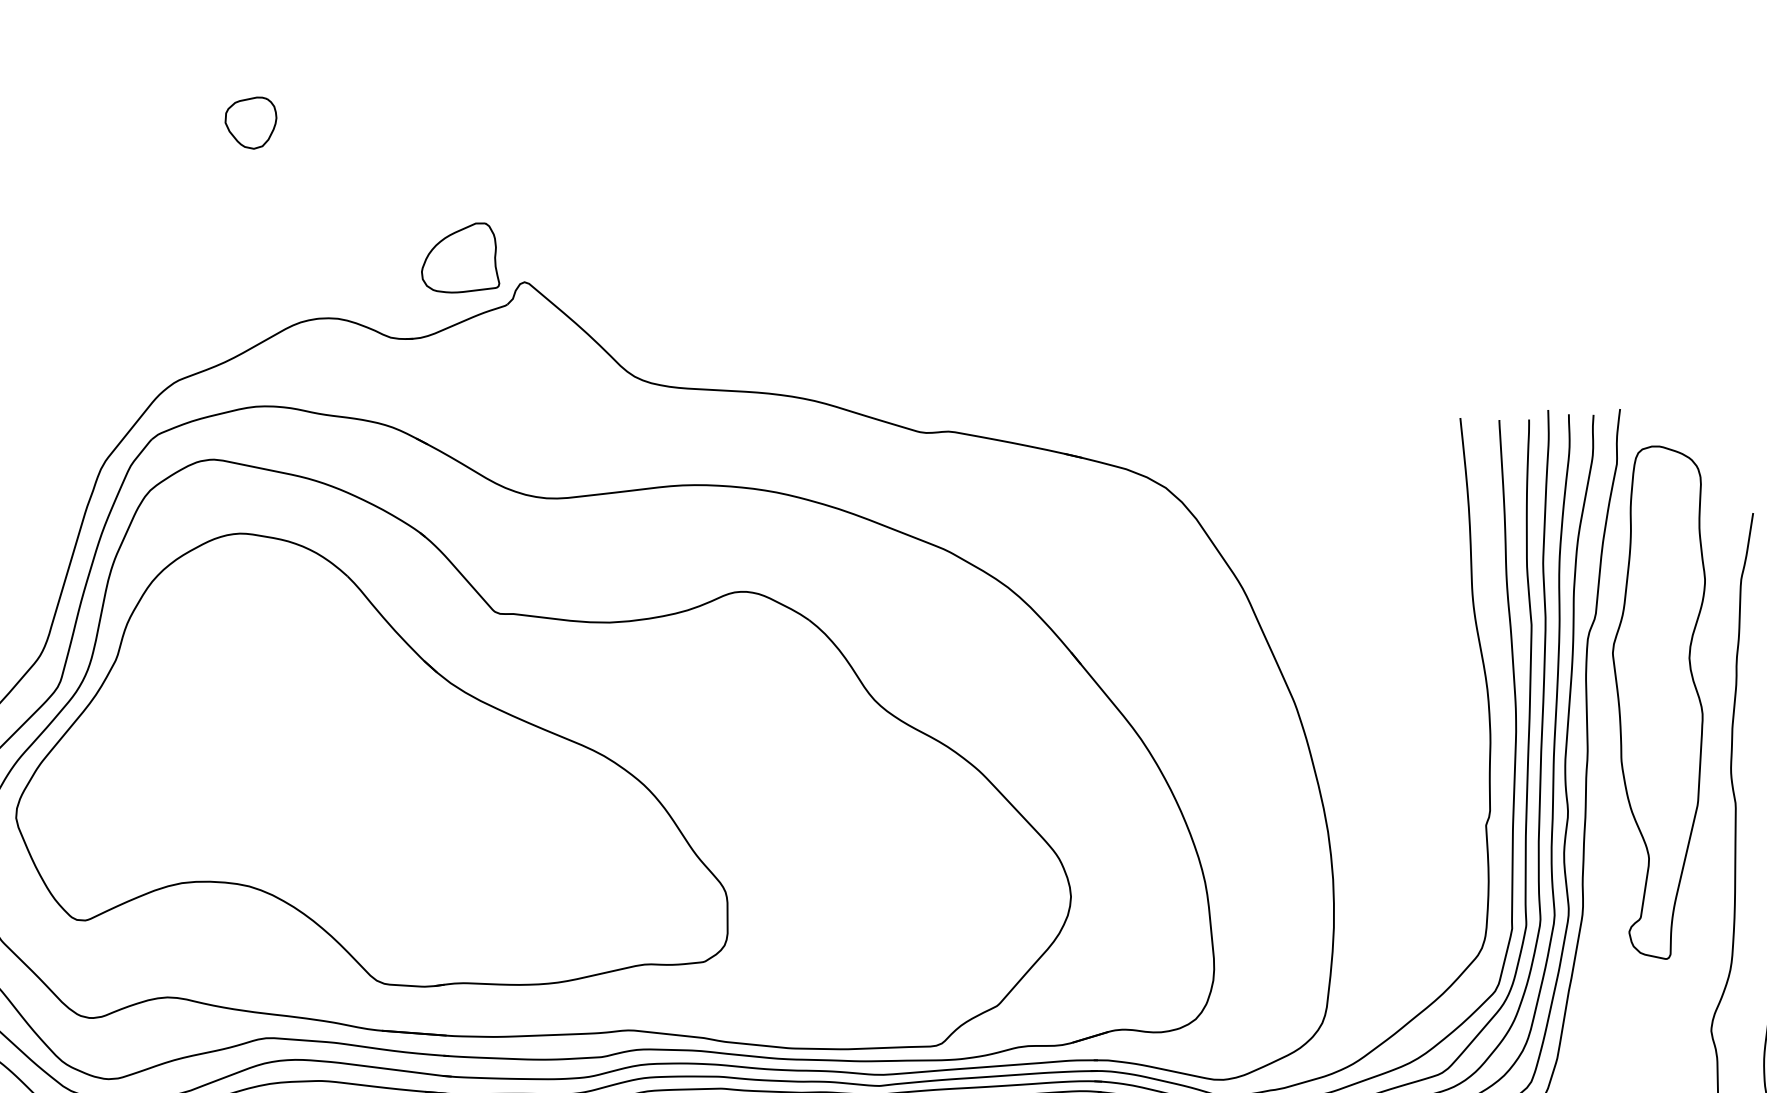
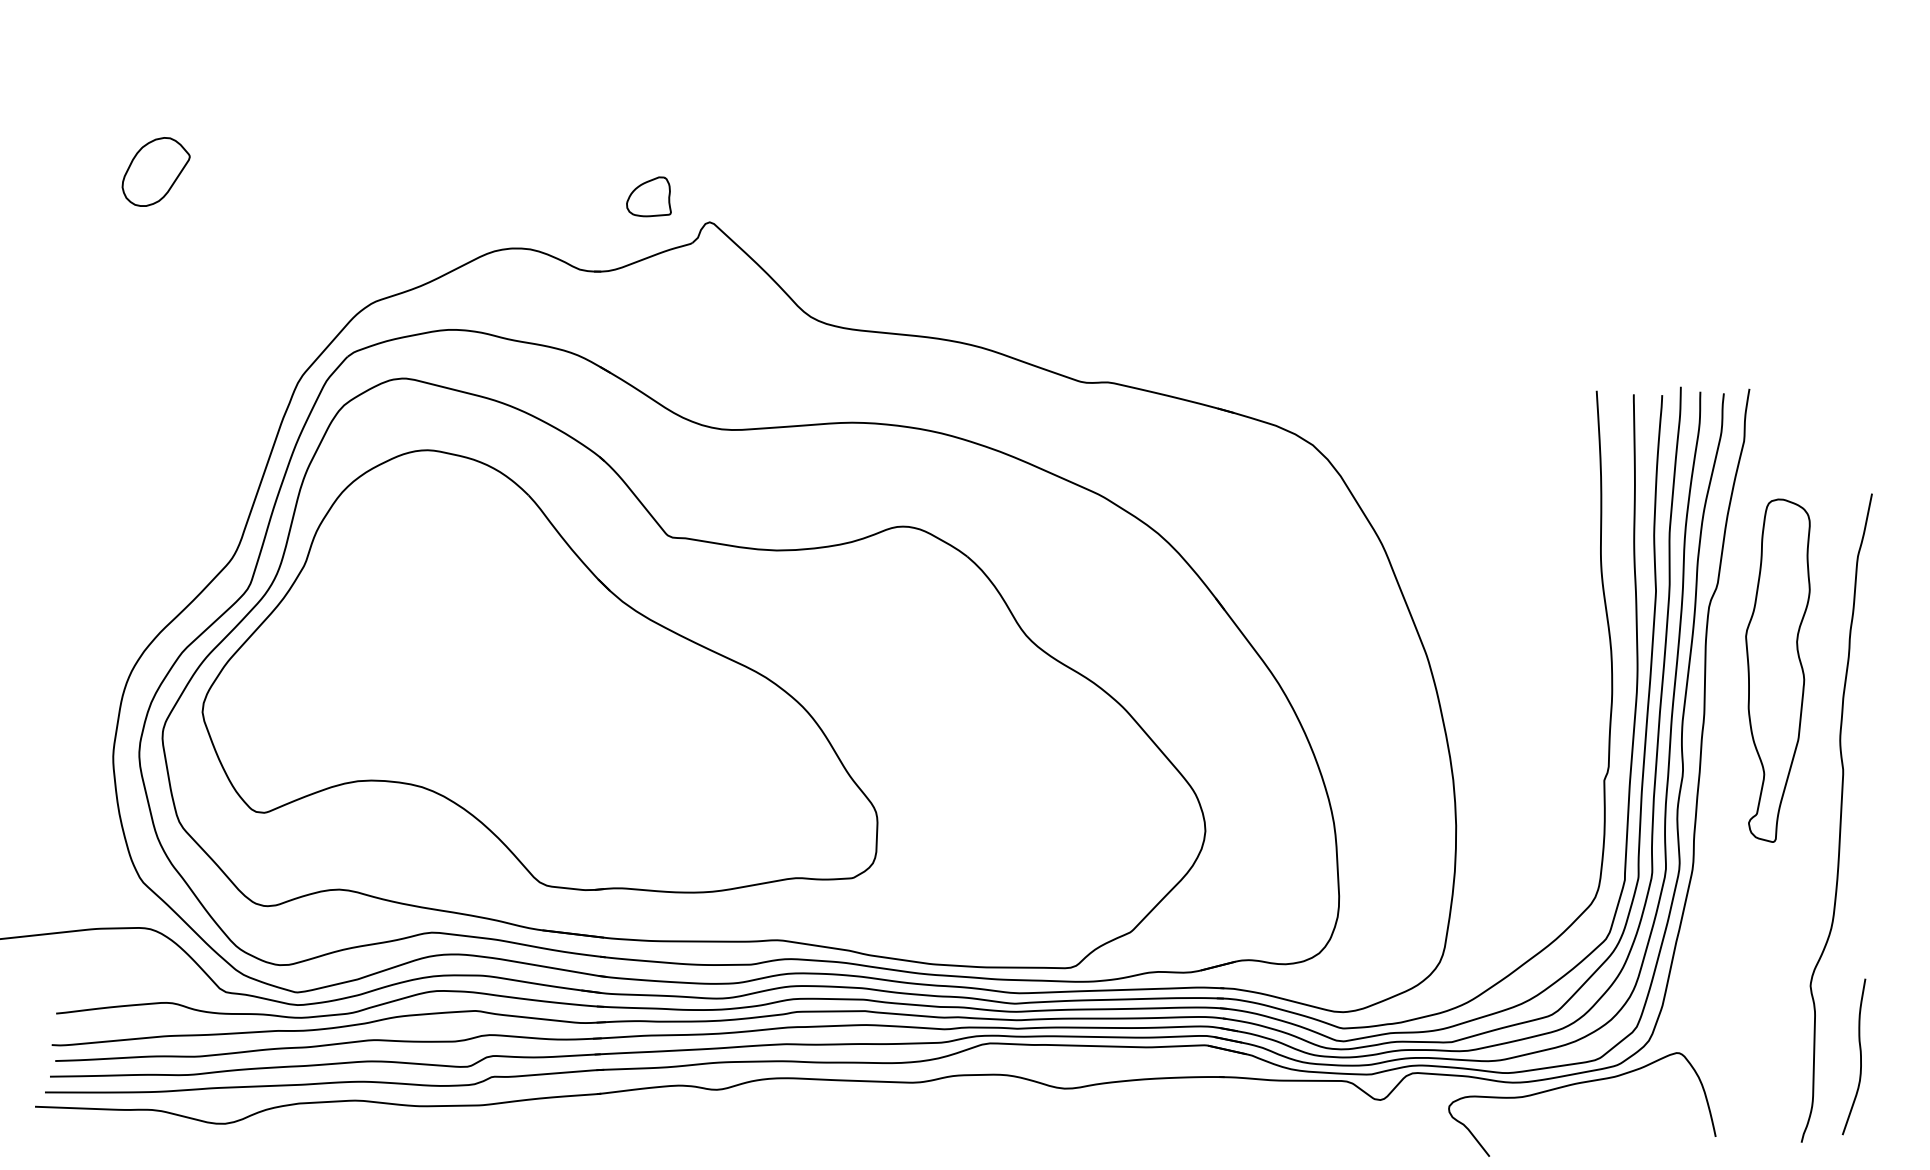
part: (251, 123) -> (455, 59), removed
part: (459, 258) -> (648, 196), size x0.6
part: (1662, 702) -> (1777, 670), size x0.7

